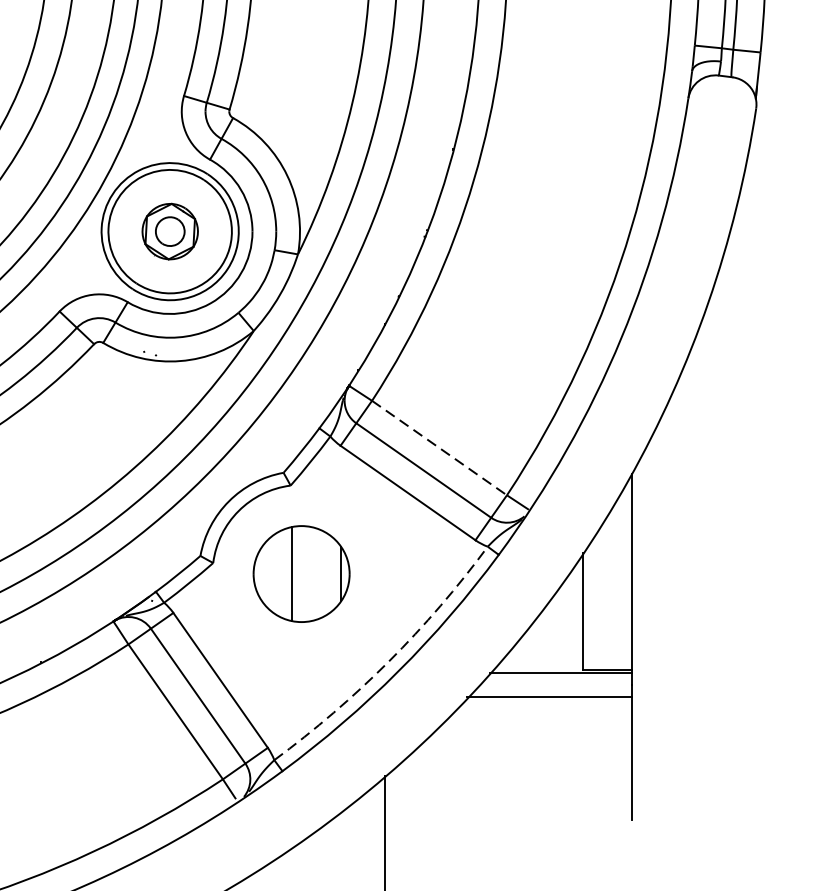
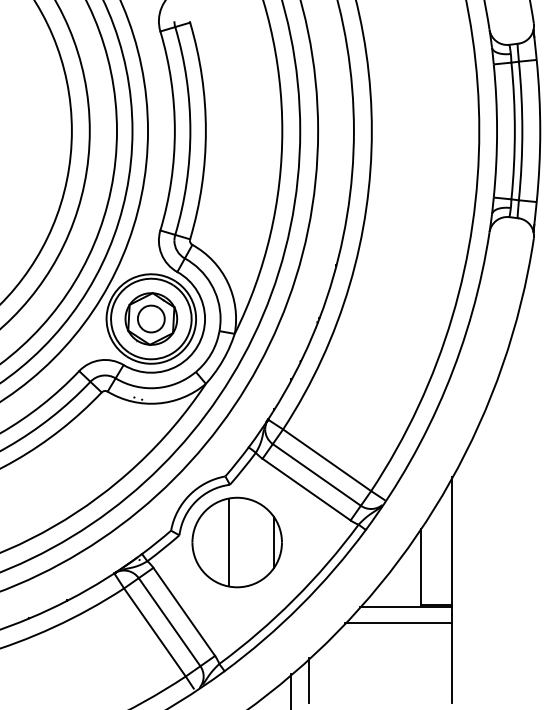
part: (170, 230) -> (151, 318), size x1.43
line: (440, 448) -> (327, 460), dashed -> solid
part: (300, 574) -> (236, 542), size x1.43
arc: (389, 661) -> (294, 599), dashed -> solid
line: (412, 785) -> (309, 680), added

